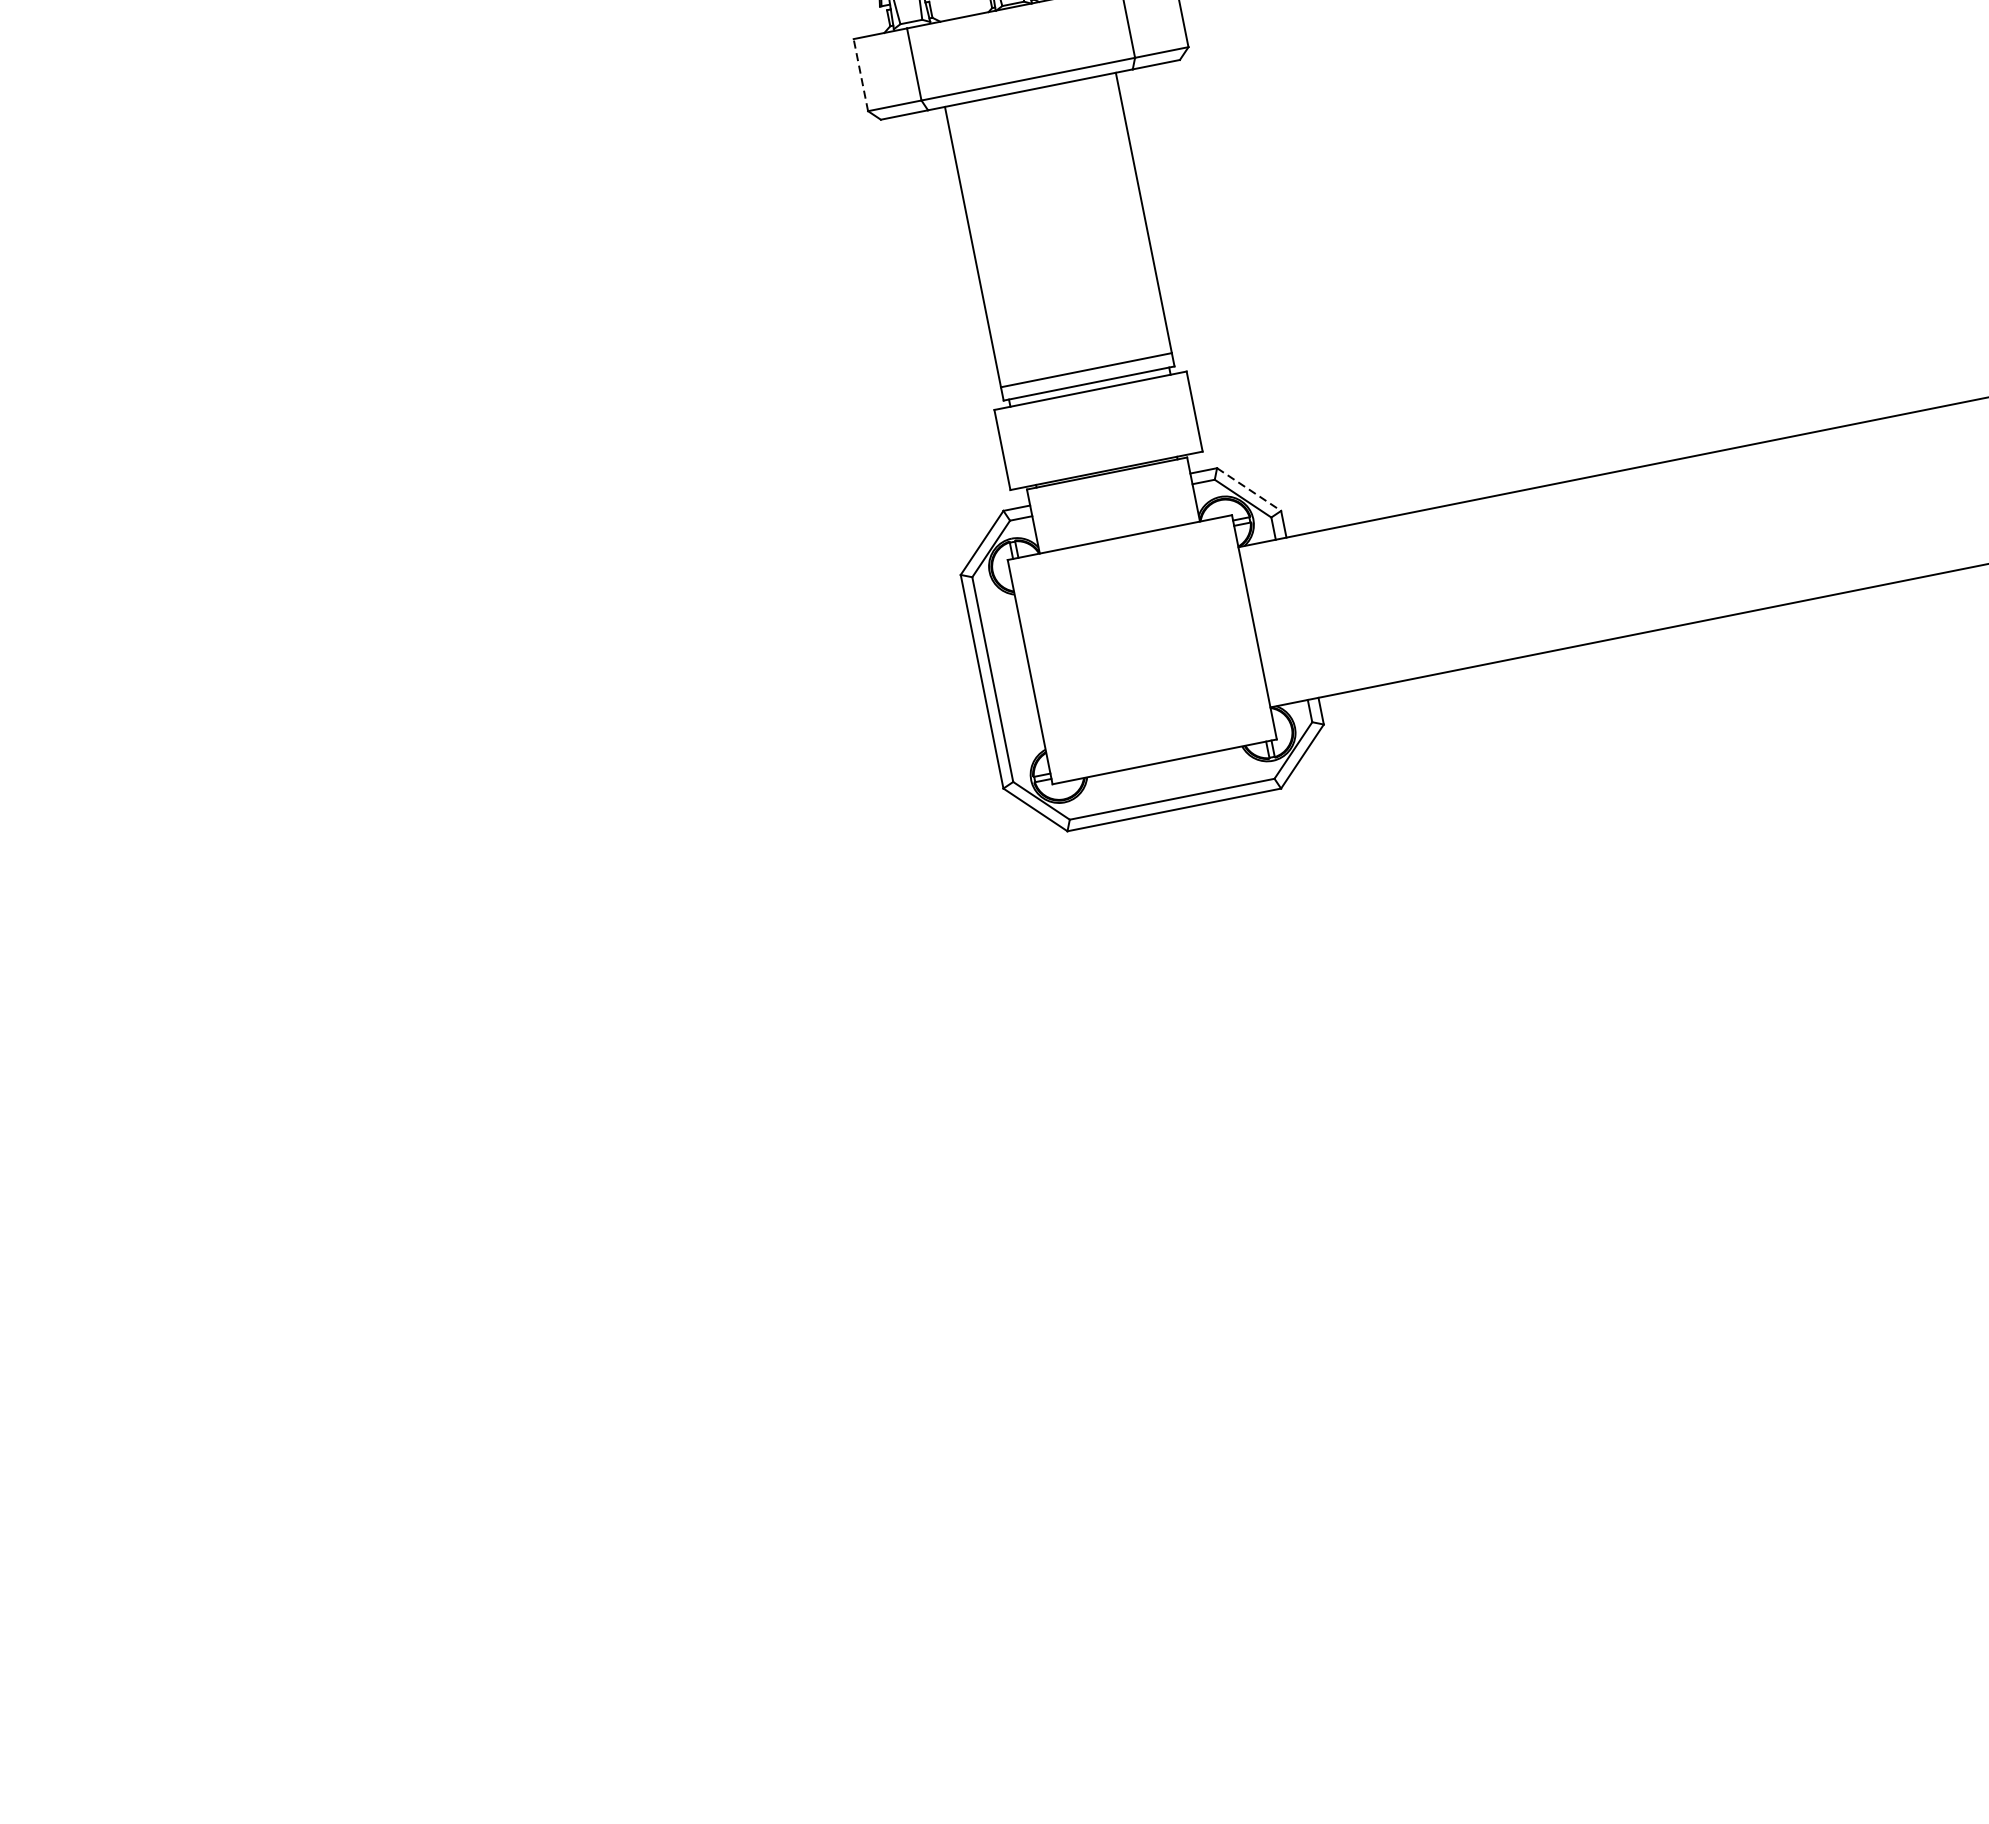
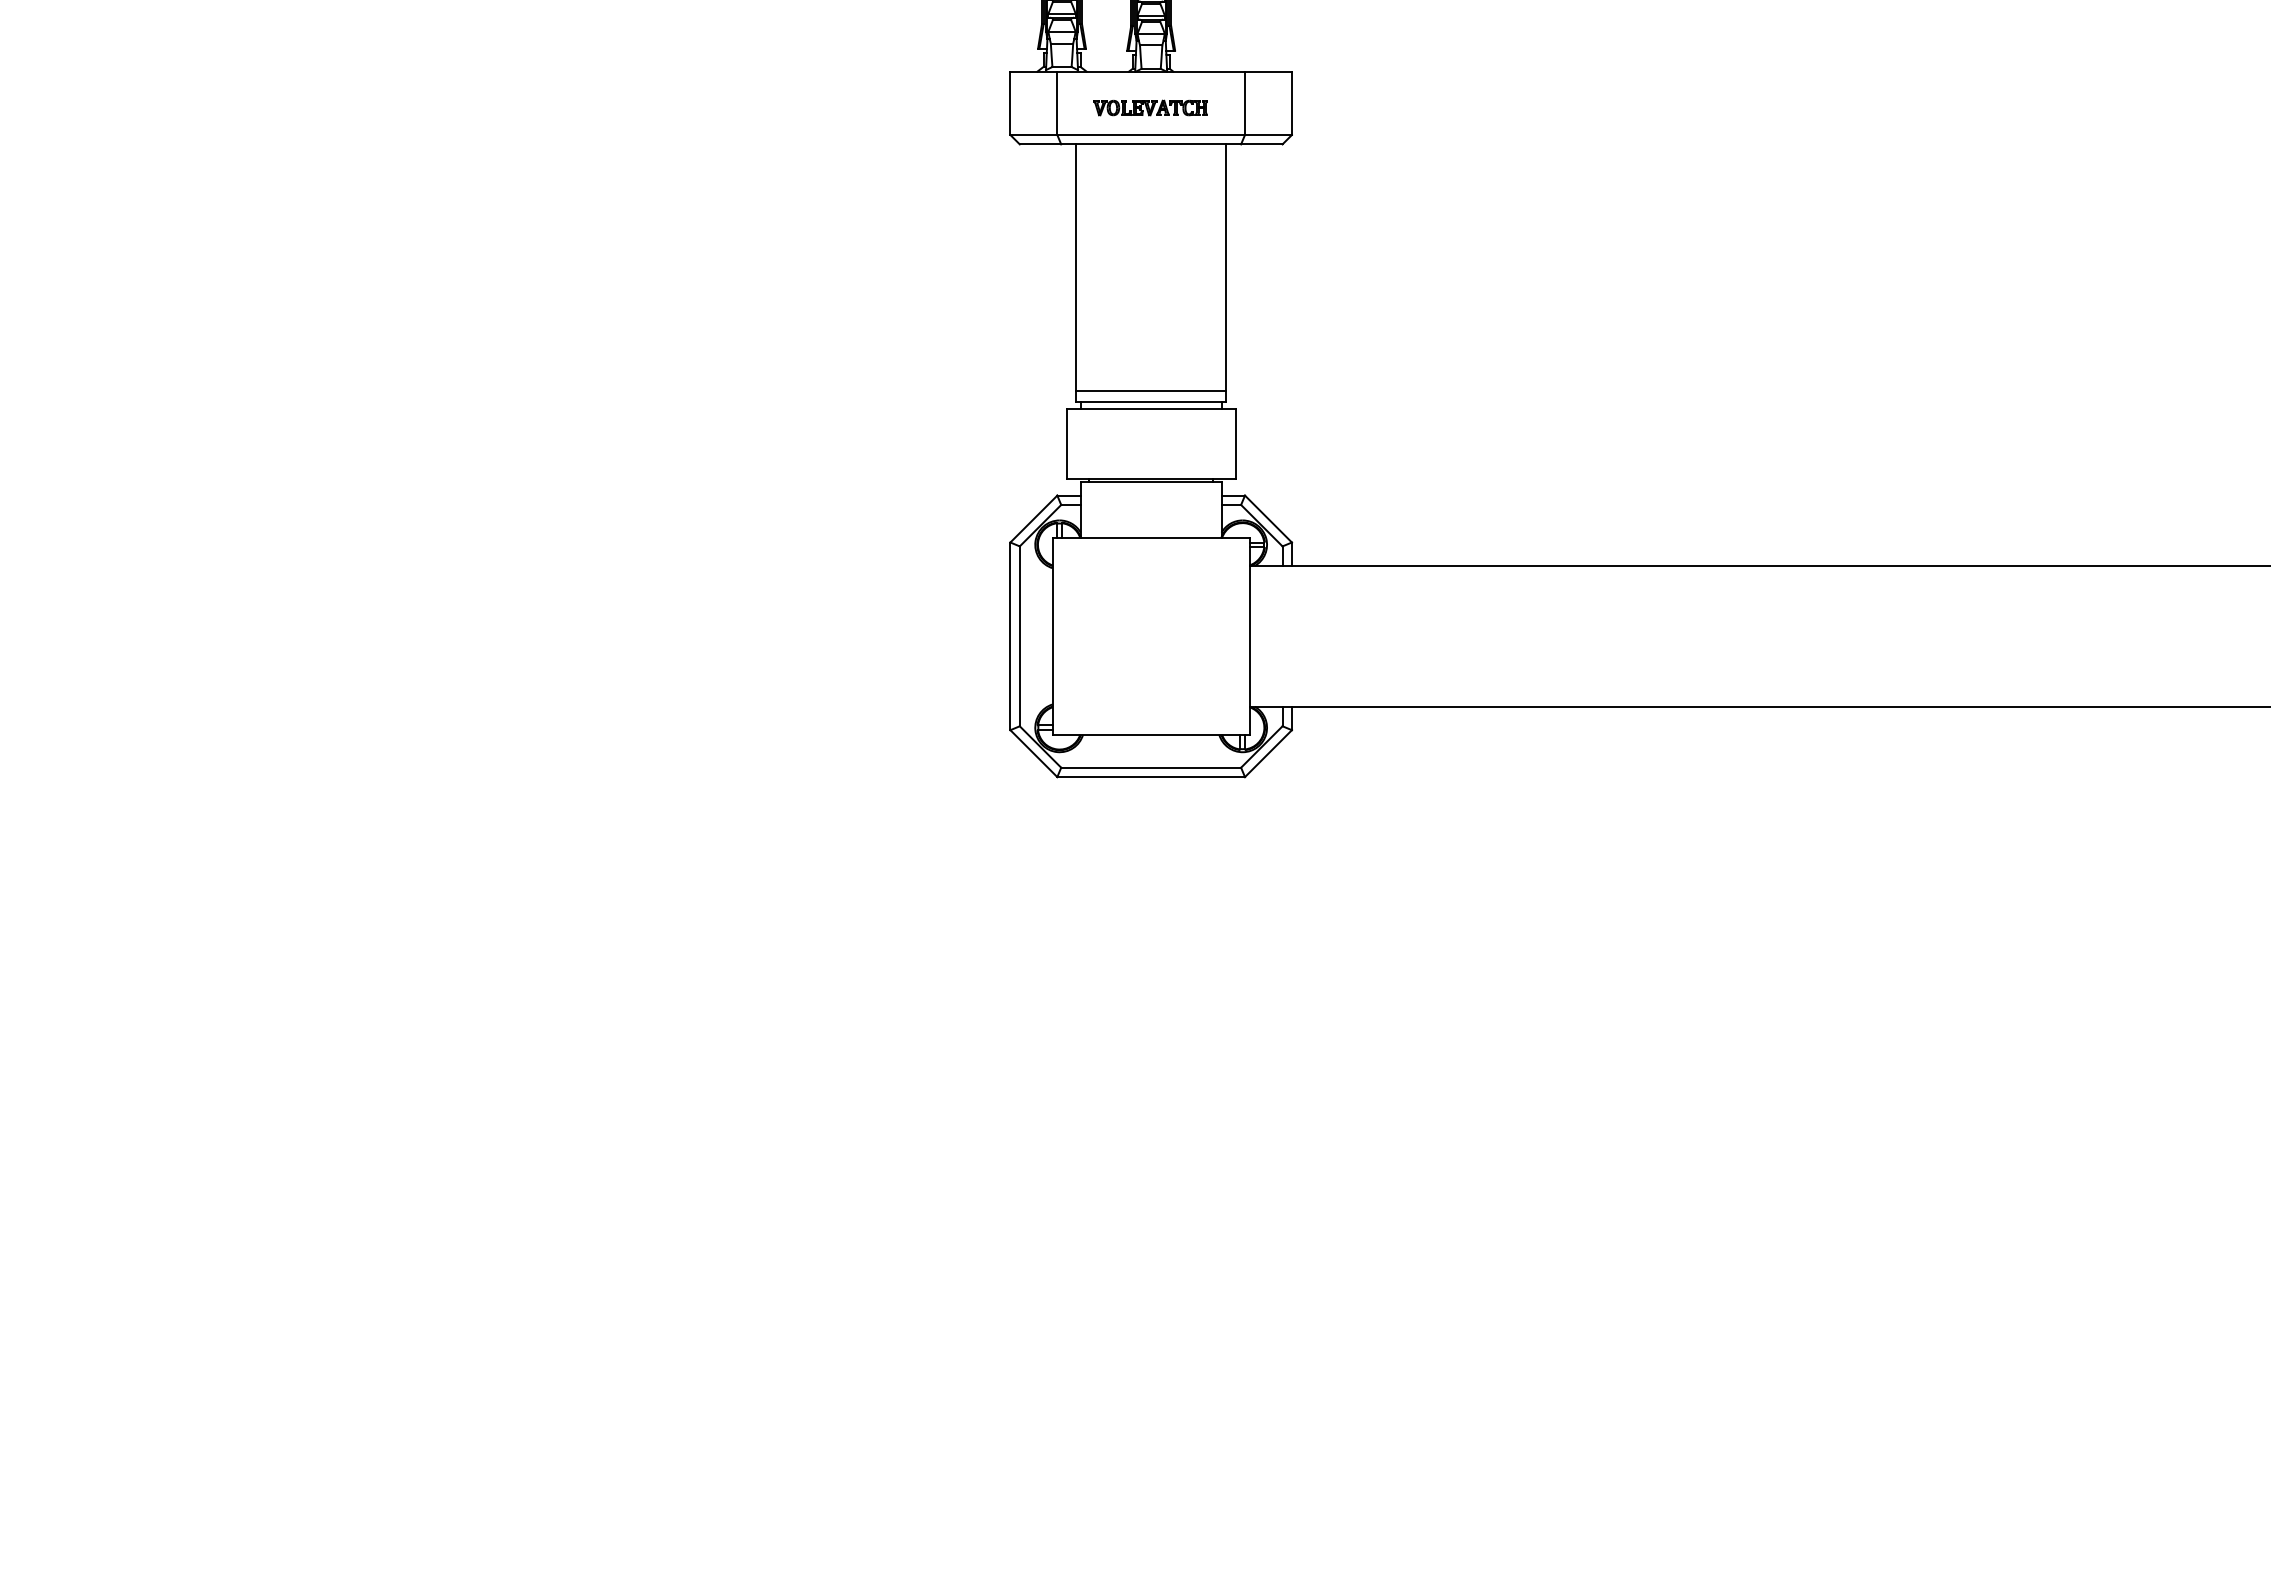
part: (1021, 48) -> (1150, 107), added
line: (861, 75) -> (1010, 103), dashed -> solid
line: (1249, 490) -> (1268, 519), dashed -> solid

